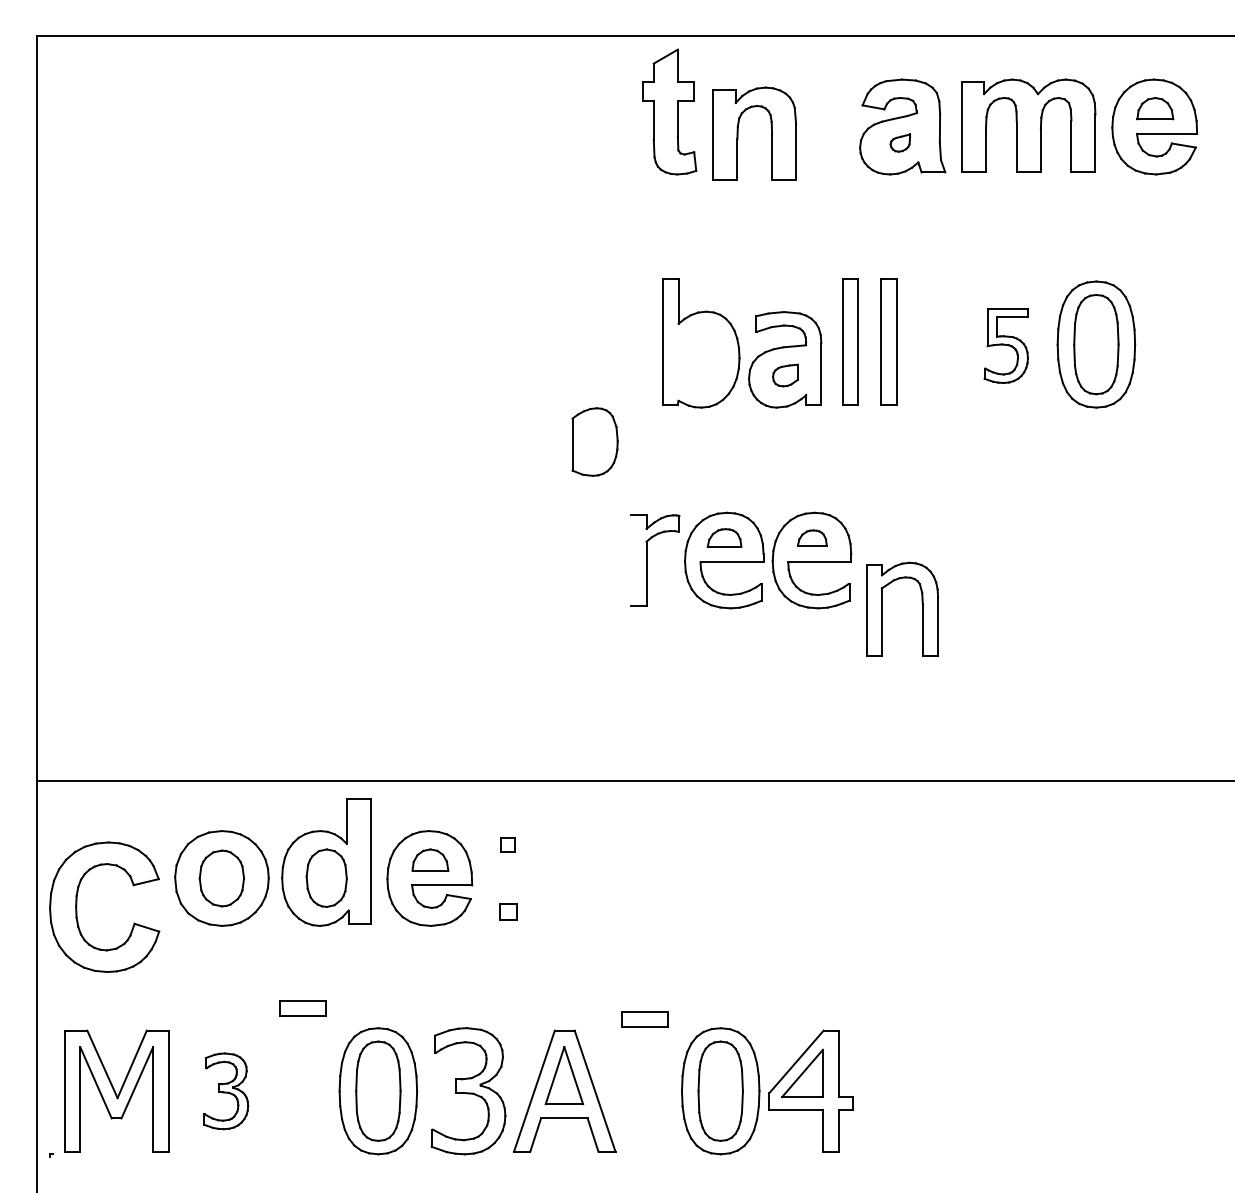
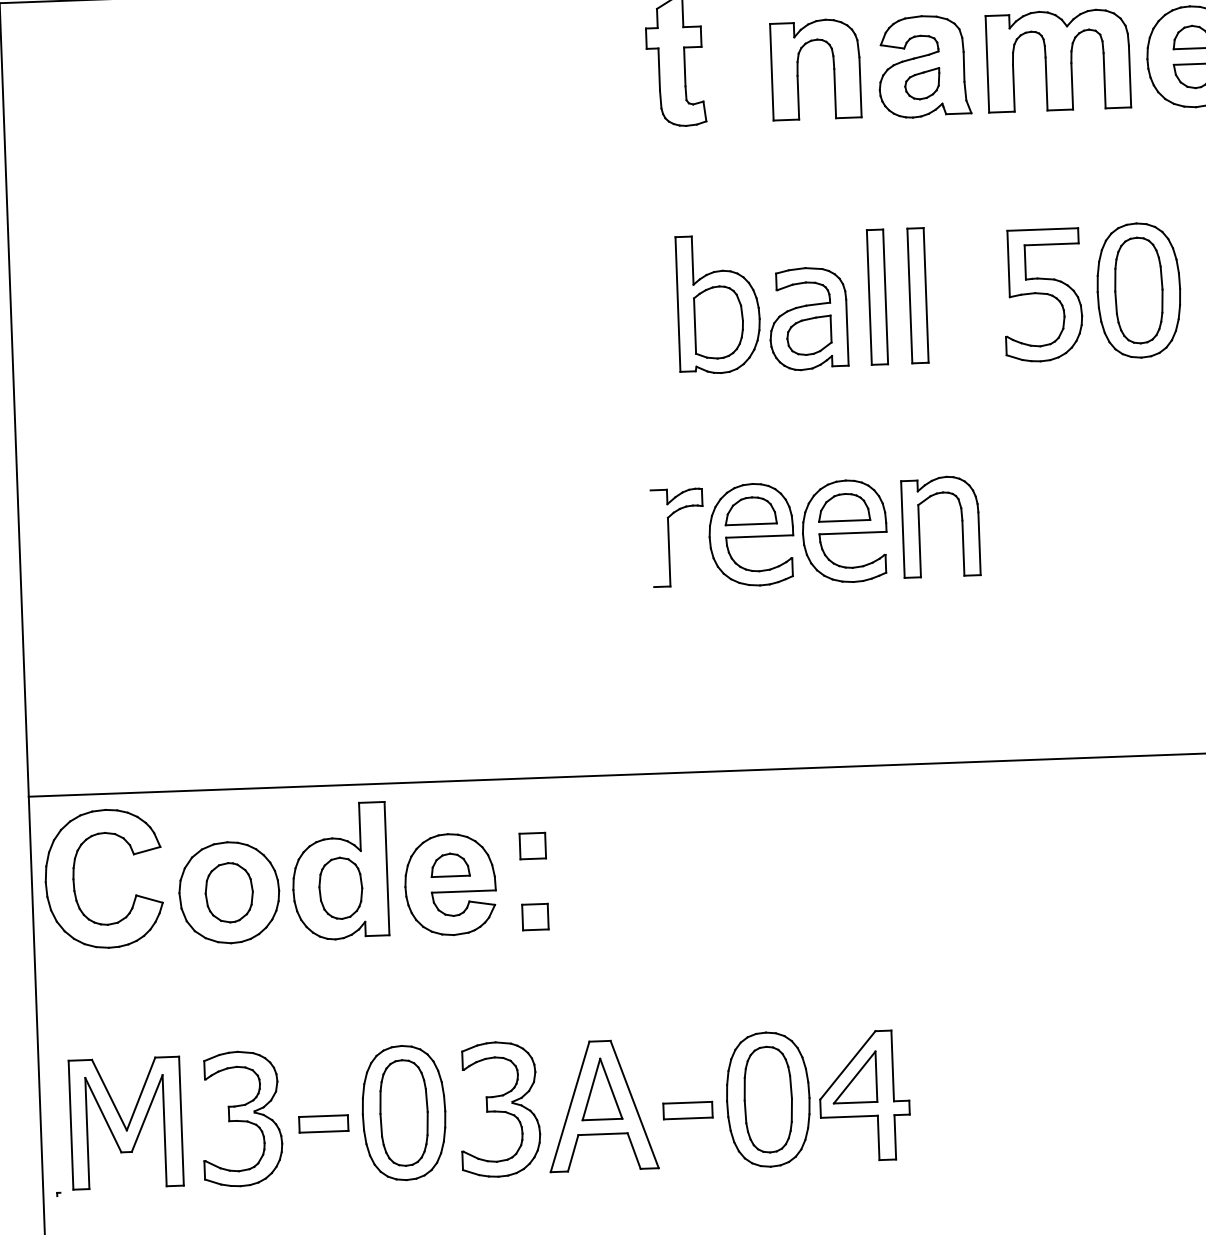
part: (738, 133) -> (798, 69), moved
part: (900, 142) -> (922, 83), size x1.67
part: (1006, 345) -> (1043, 295), size x1.67
part: (785, 375) -> (809, 335), size x1.67
part: (594, 441) -> (718, 321), moved
part: (724, 537) -> (750, 510), size x1.43
part: (812, 537) -> (844, 506), size x1.67
part: (921, 604) -> (961, 520), moved
part: (507, 844) -> (531, 845), size x1.67
part: (77, 906) -> (74, 879), moved
part: (507, 911) -> (534, 916), size x1.43
part: (302, 1008) -> (323, 1123), moved
part: (644, 1019) -> (687, 1110), moved
part: (225, 1091) -> (241, 1119), size x1.67

